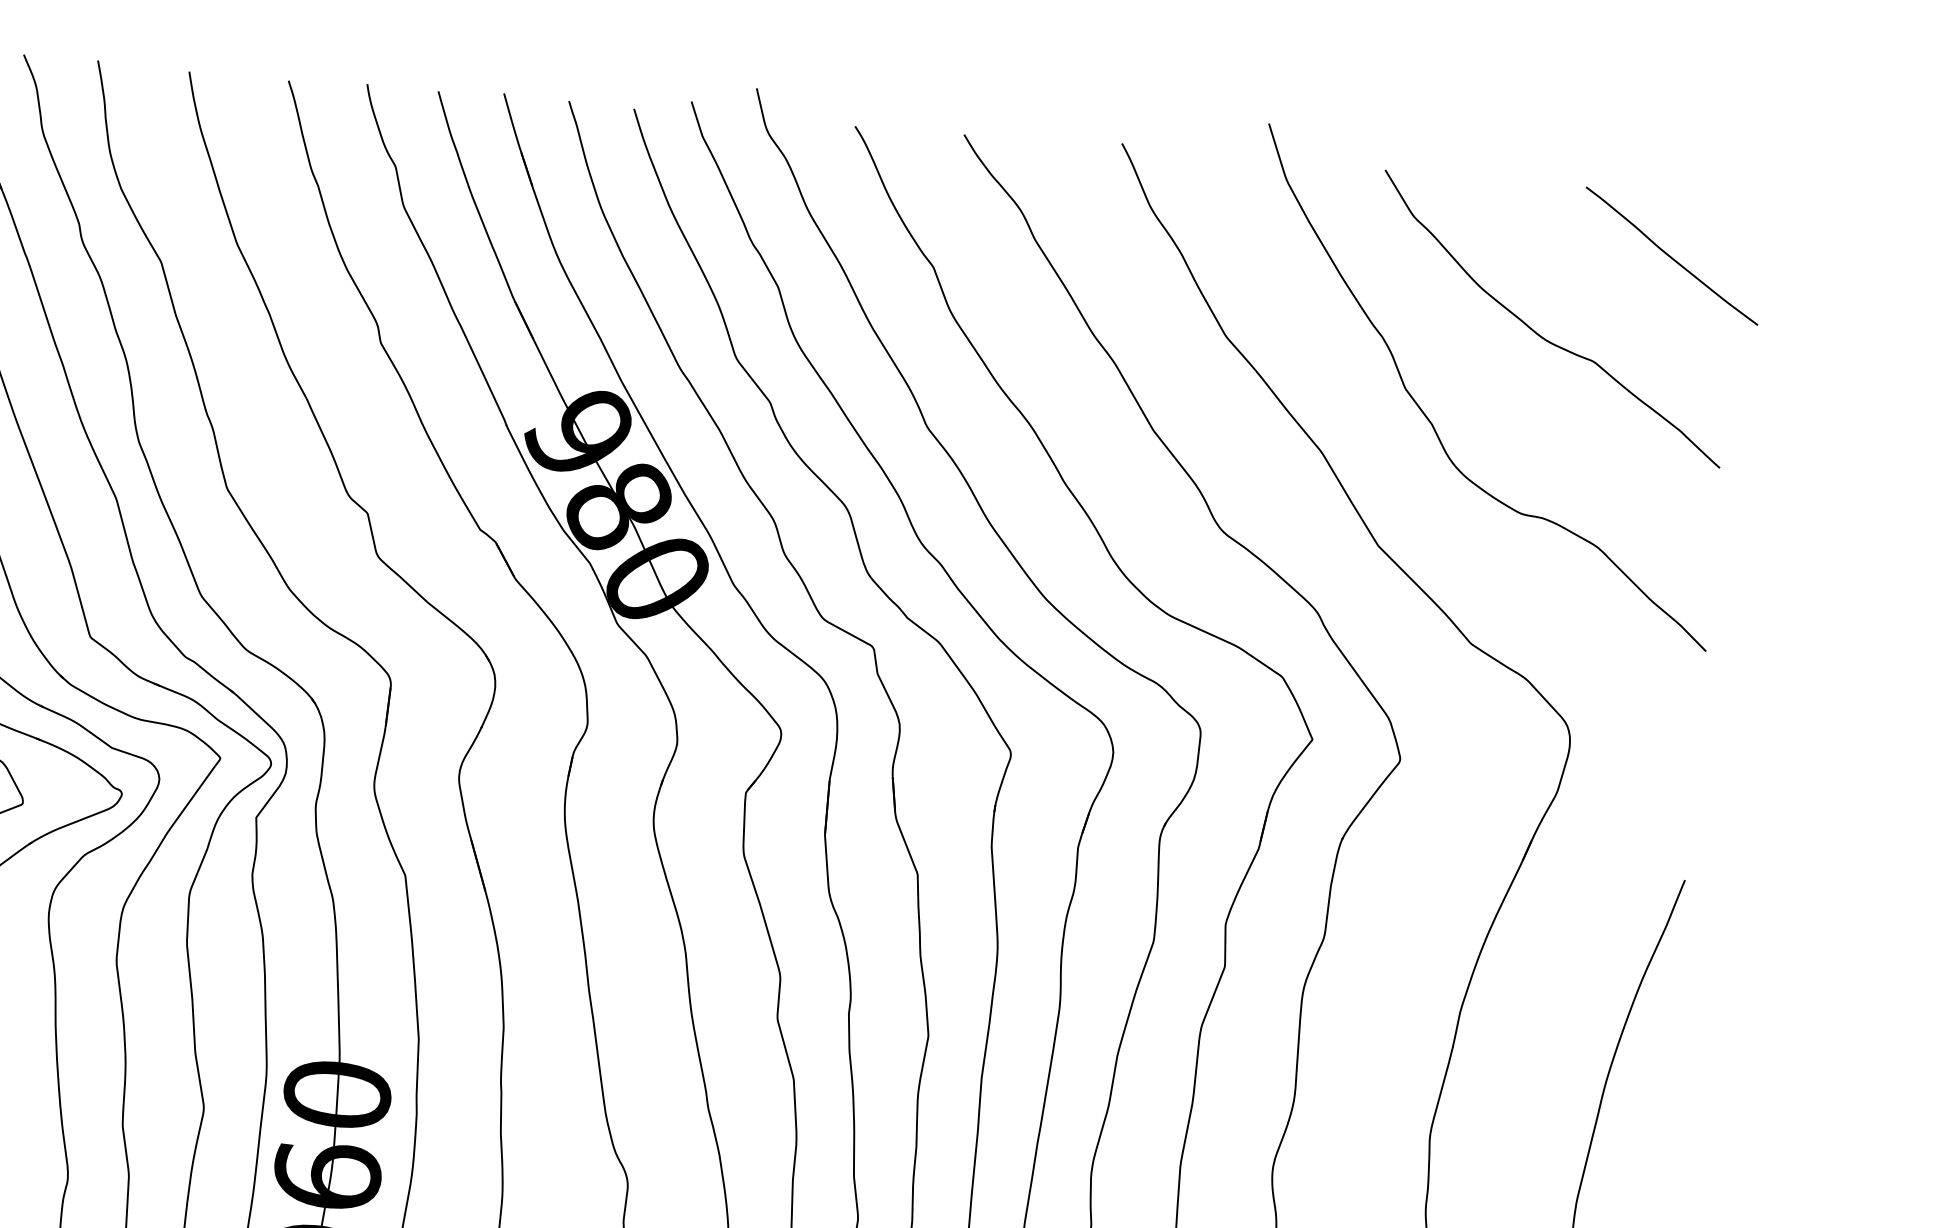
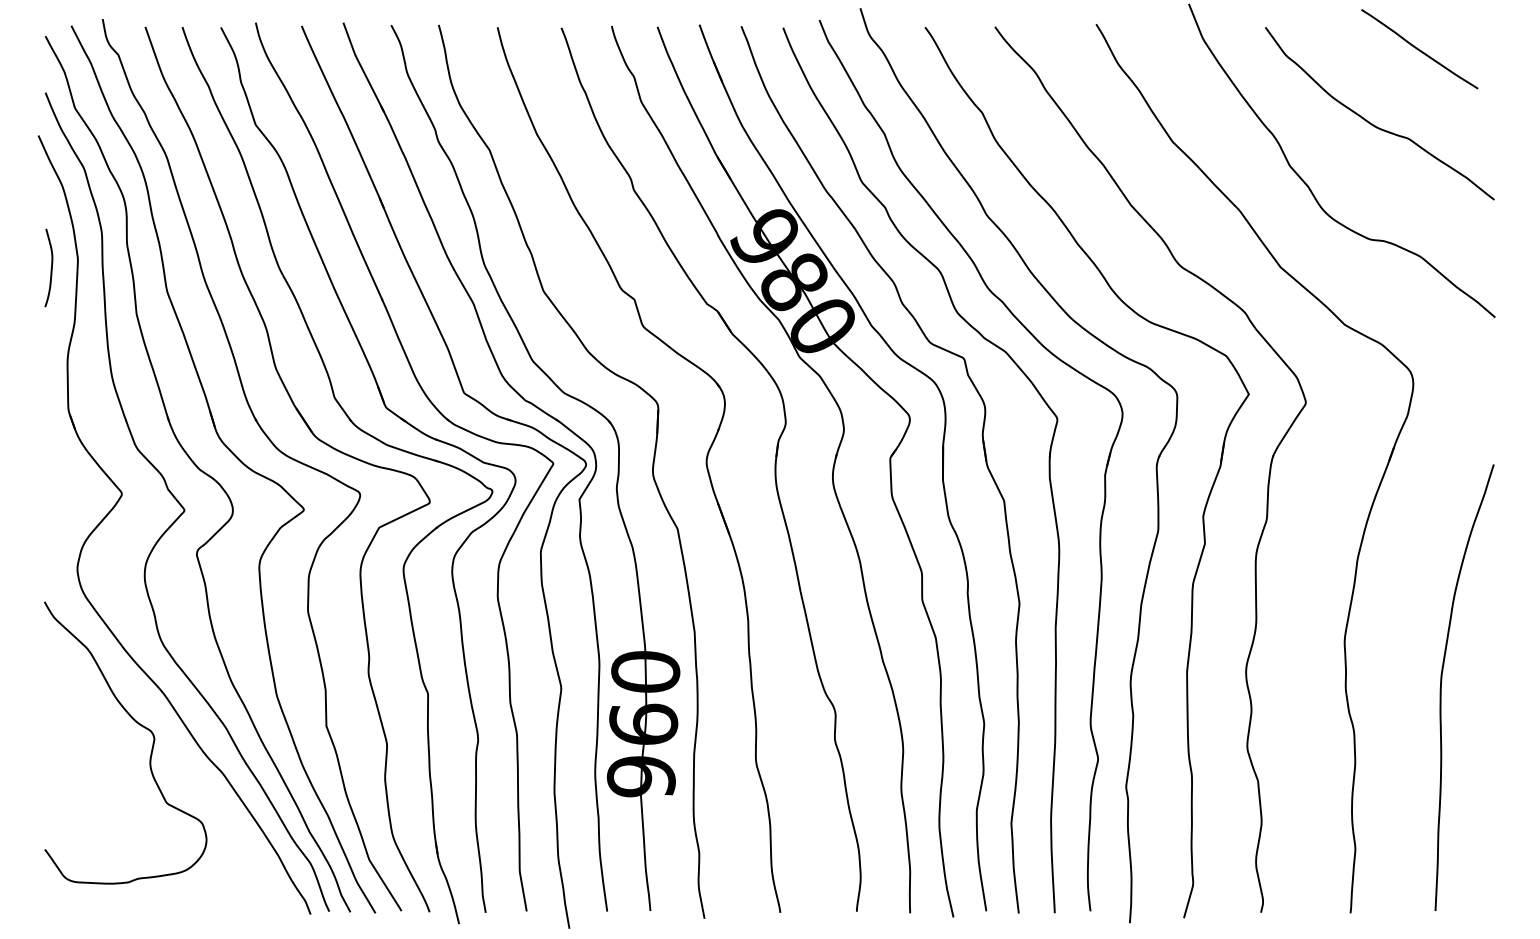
curve: (1671, 256) -> (1419, 49), moved

